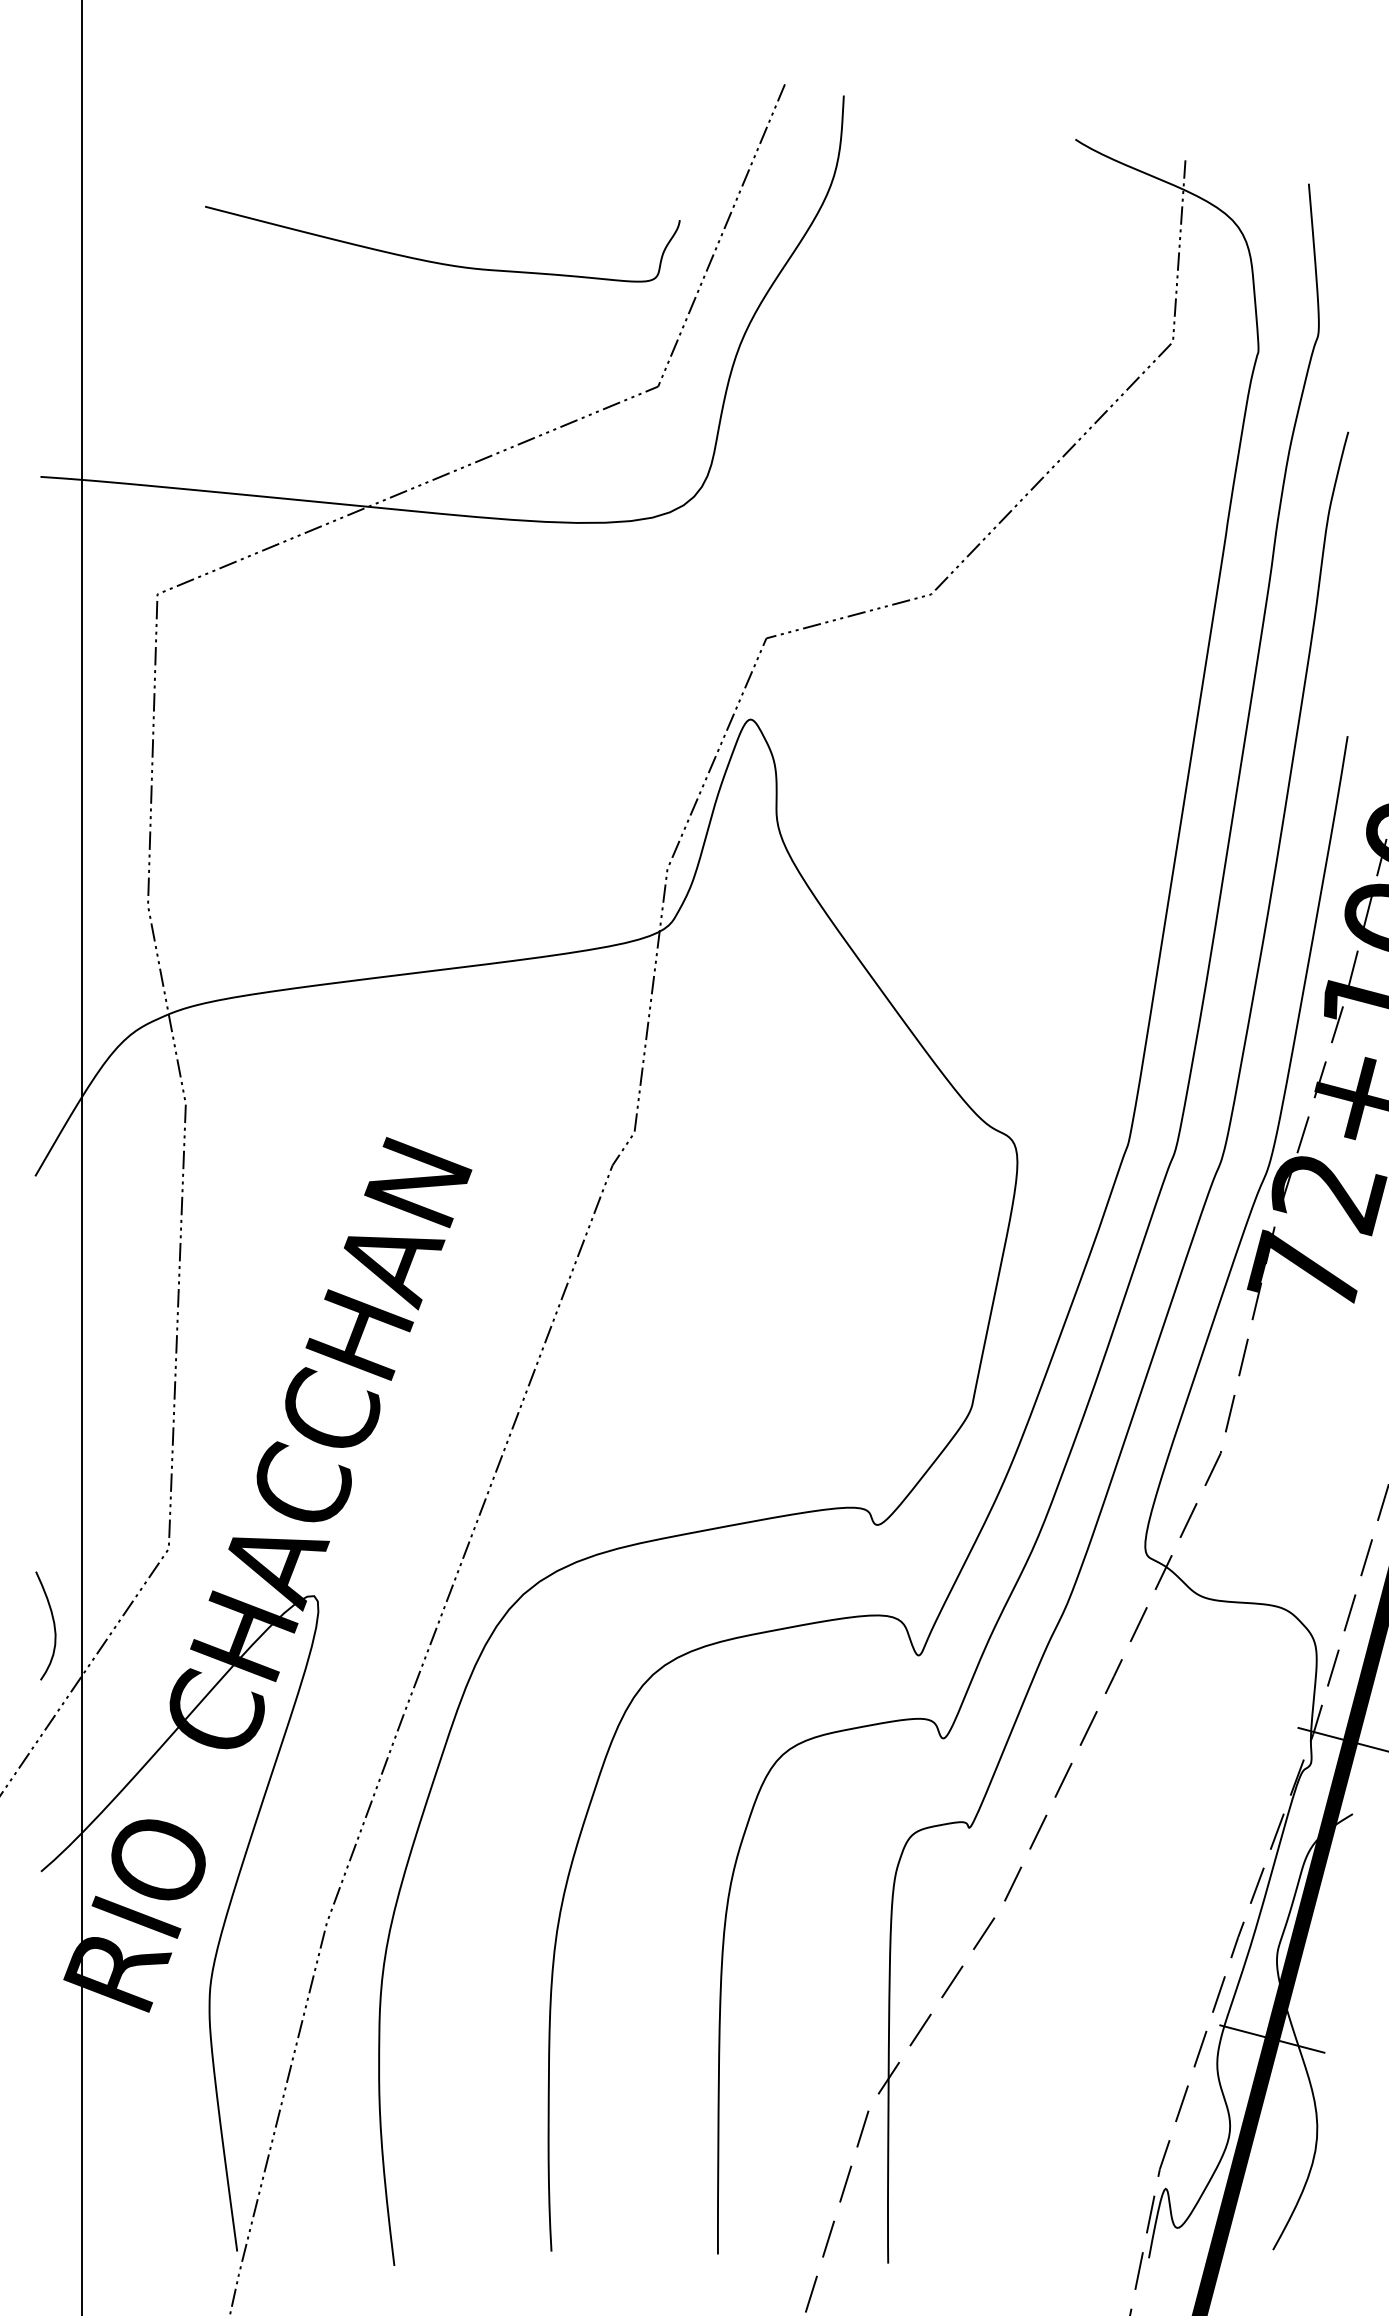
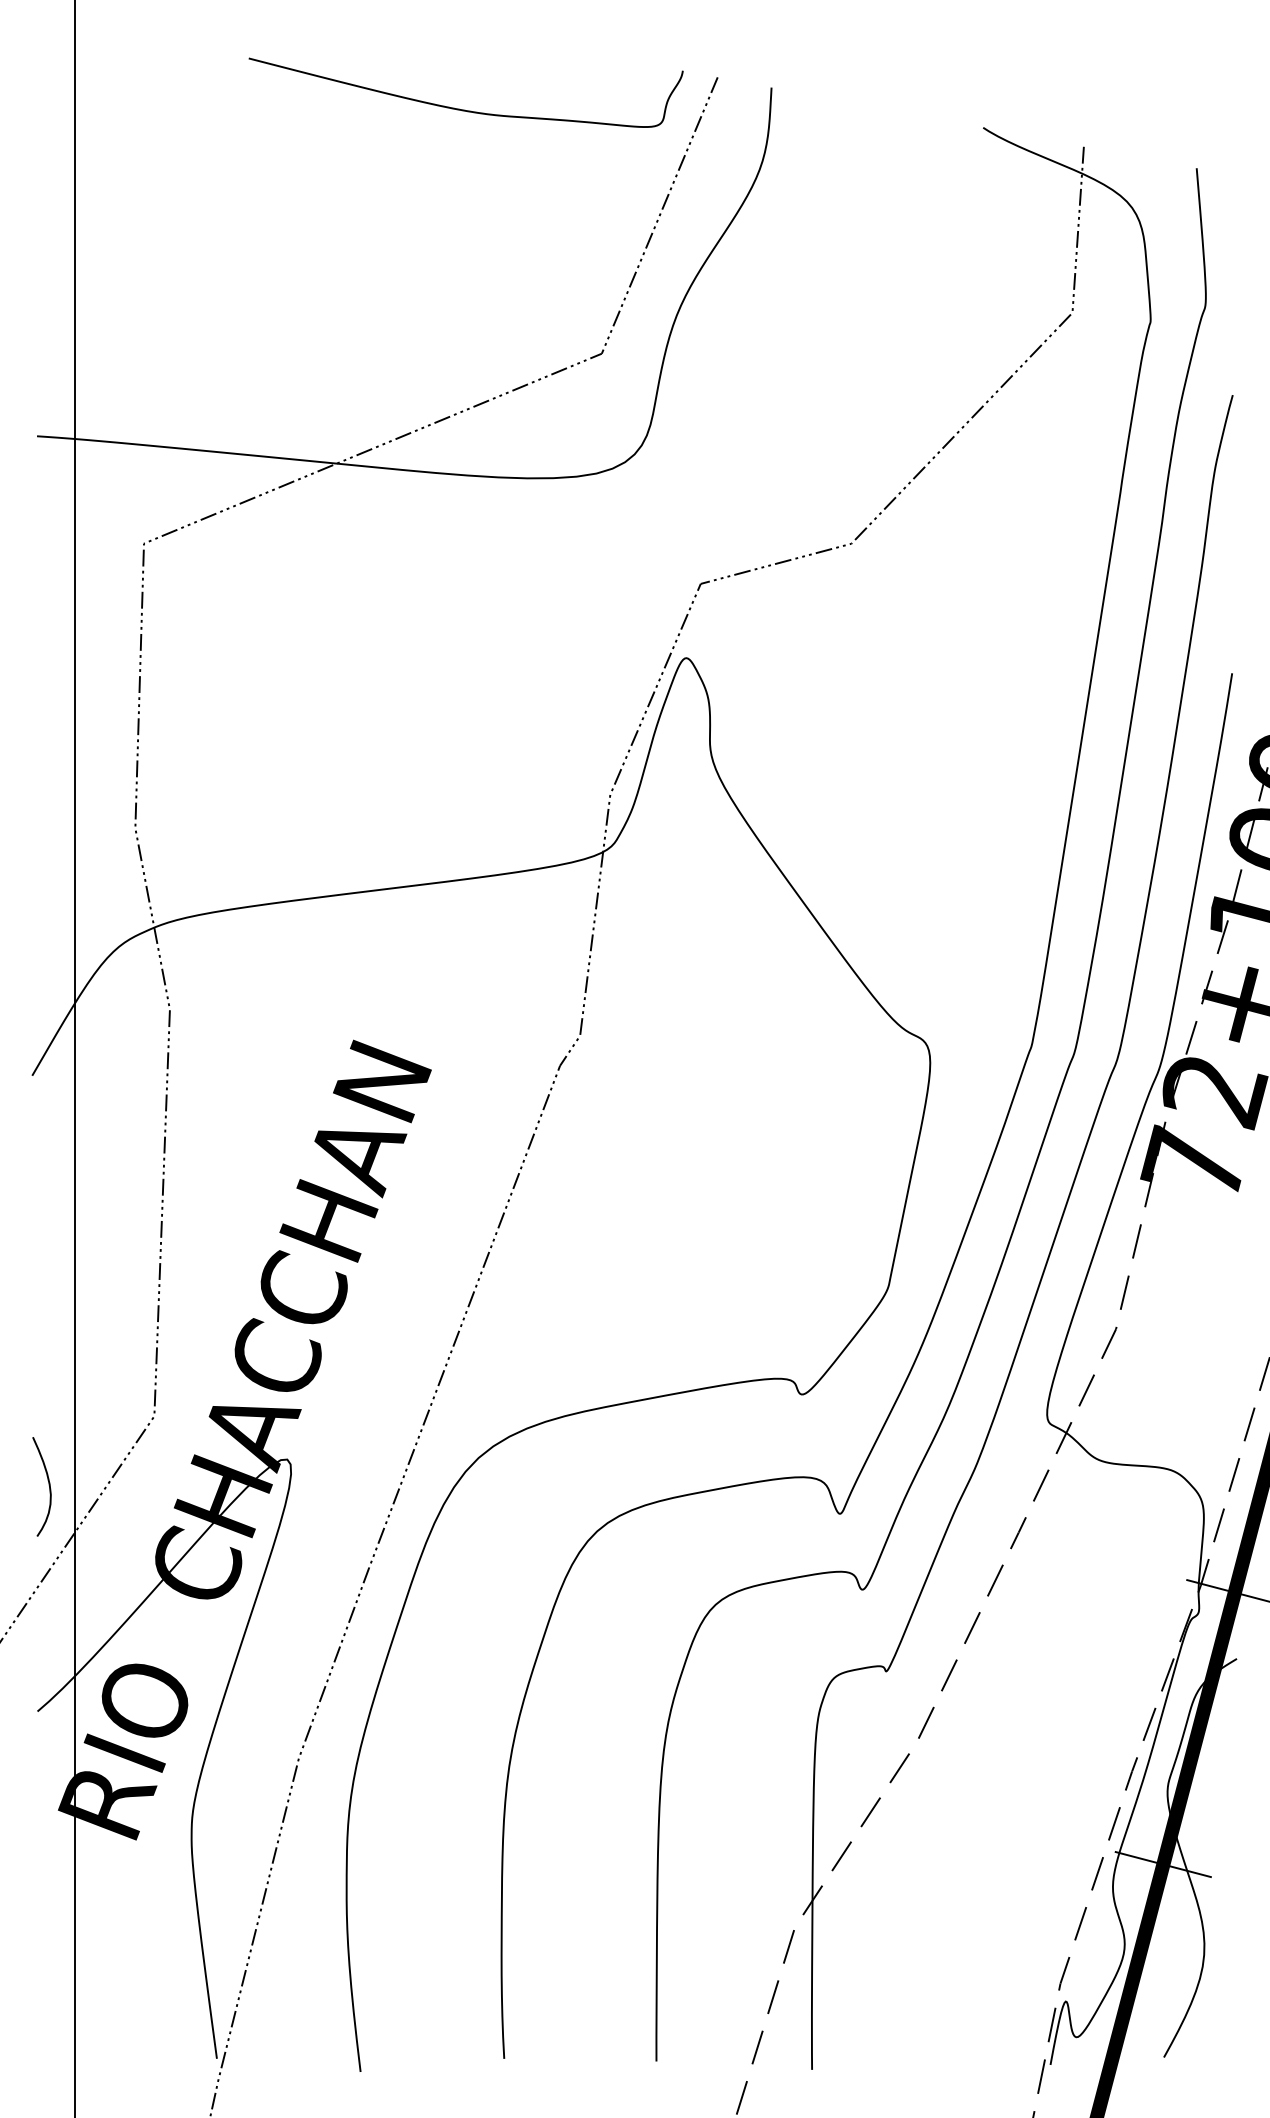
curve: (440, 262) -> (464, 109), moved

